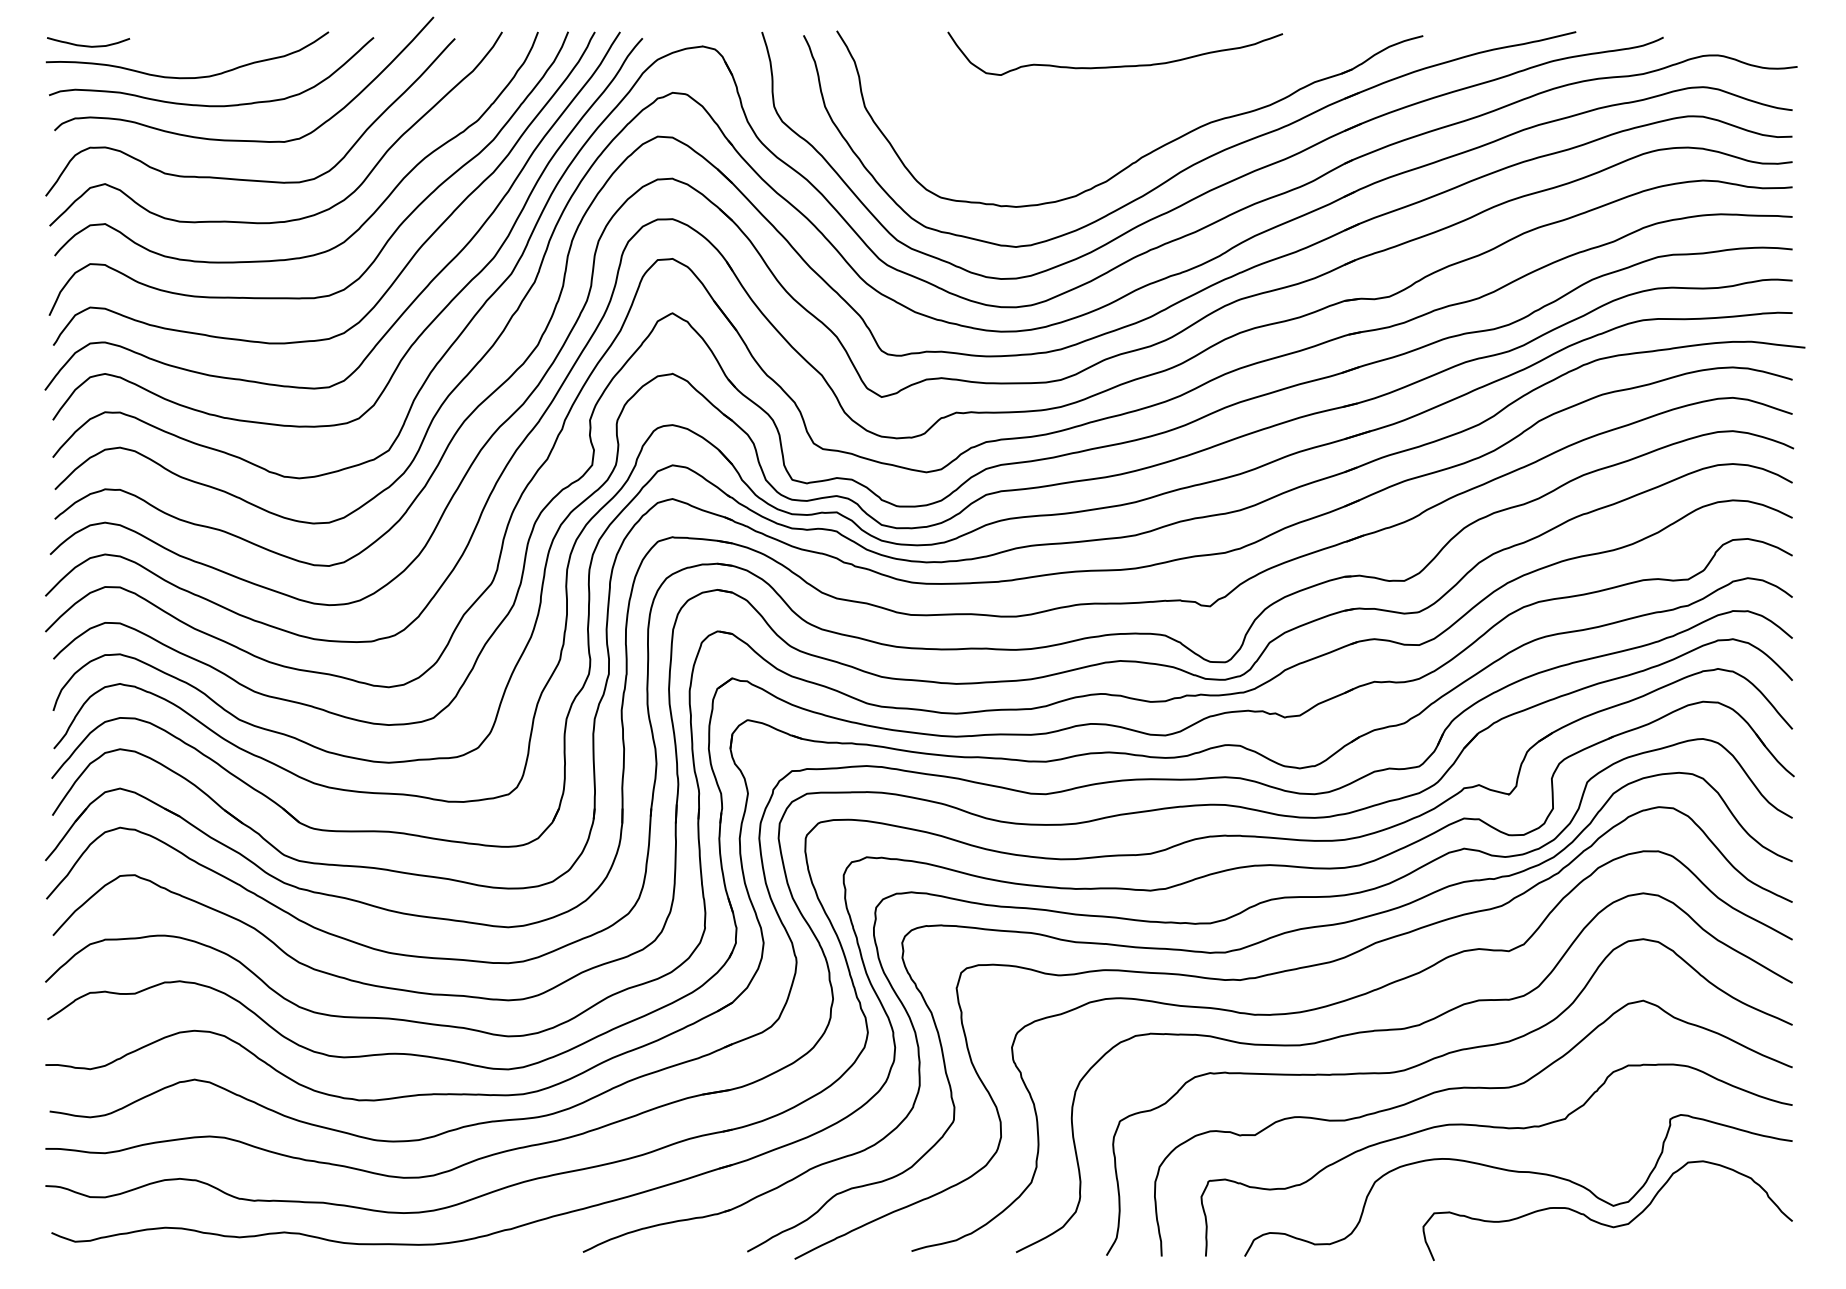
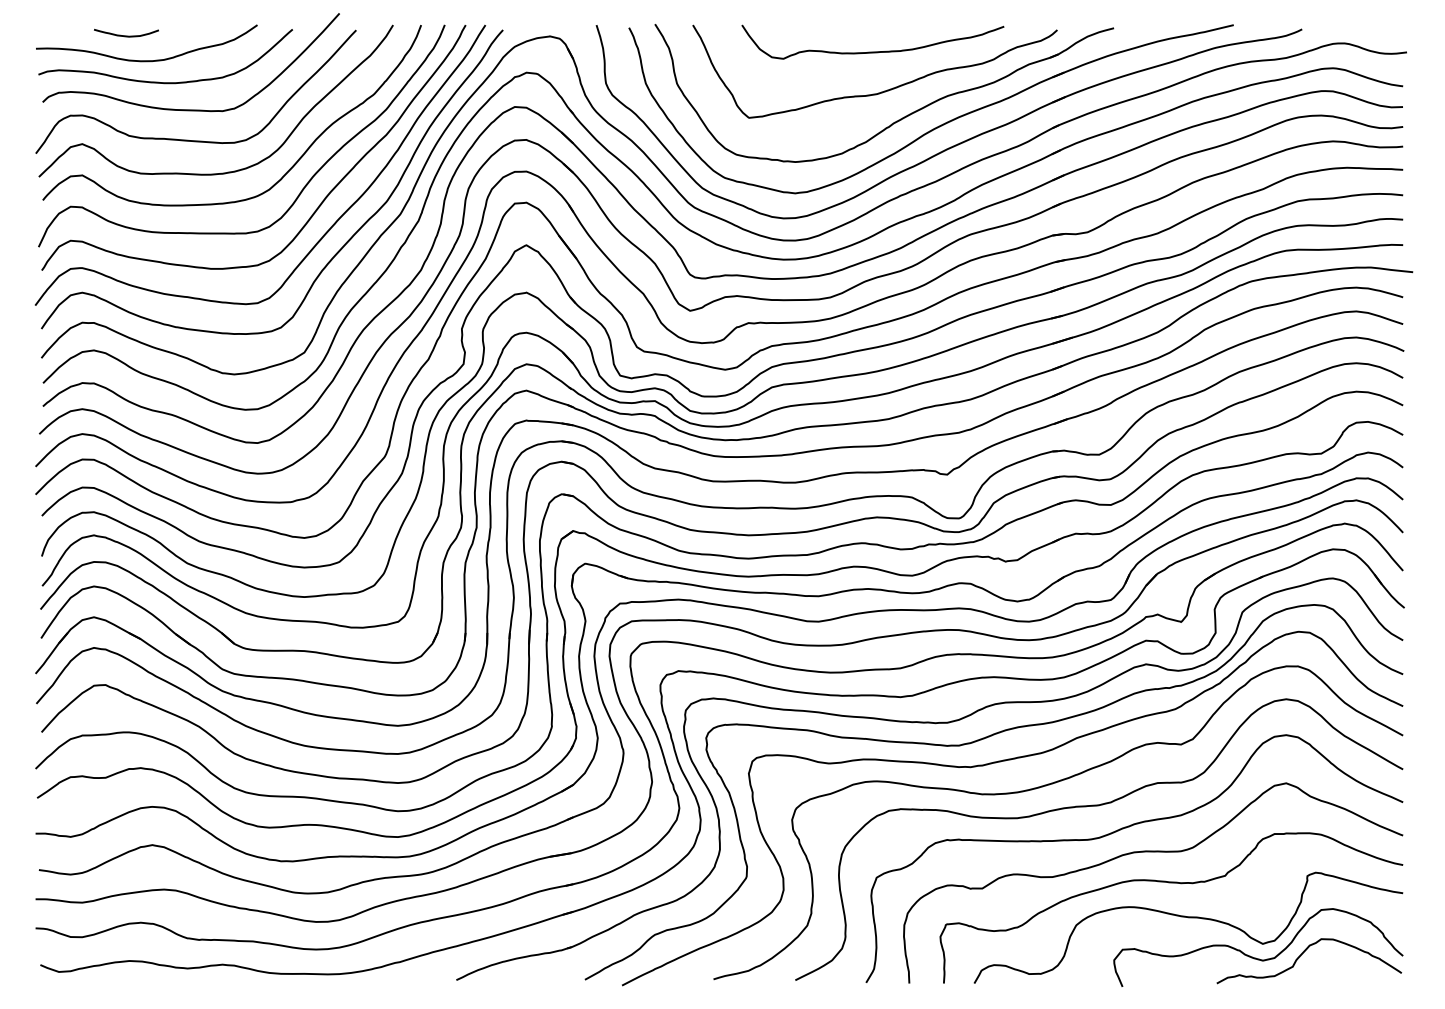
curve: (88, 45) -> (126, 35), moved
curve: (1127, 116) -> (882, 91), added
curve: (1663, 1220) -> (1302, 955), added

